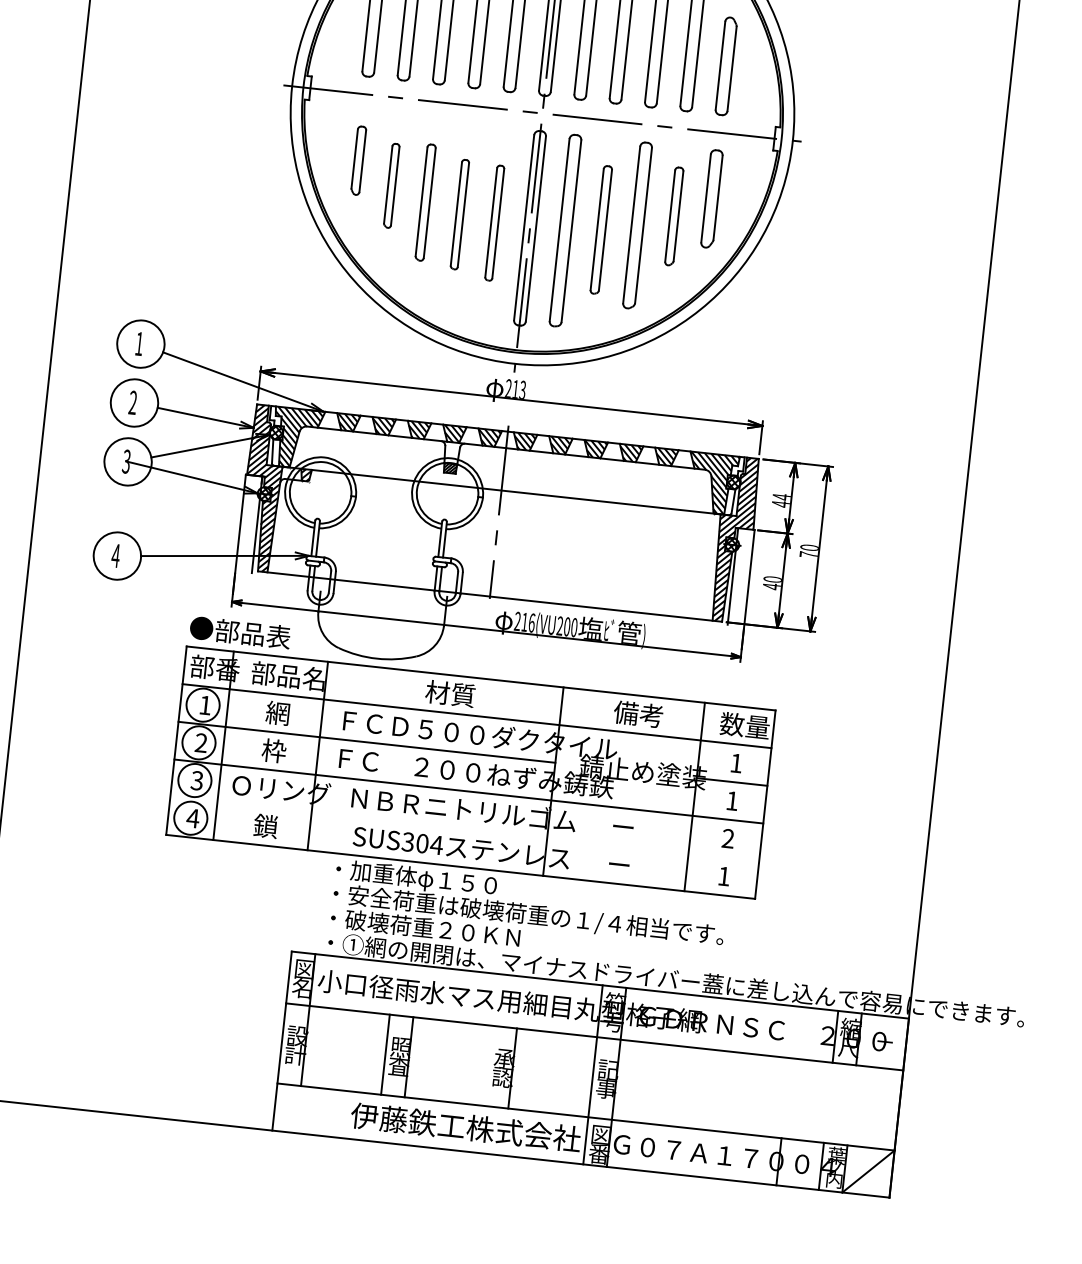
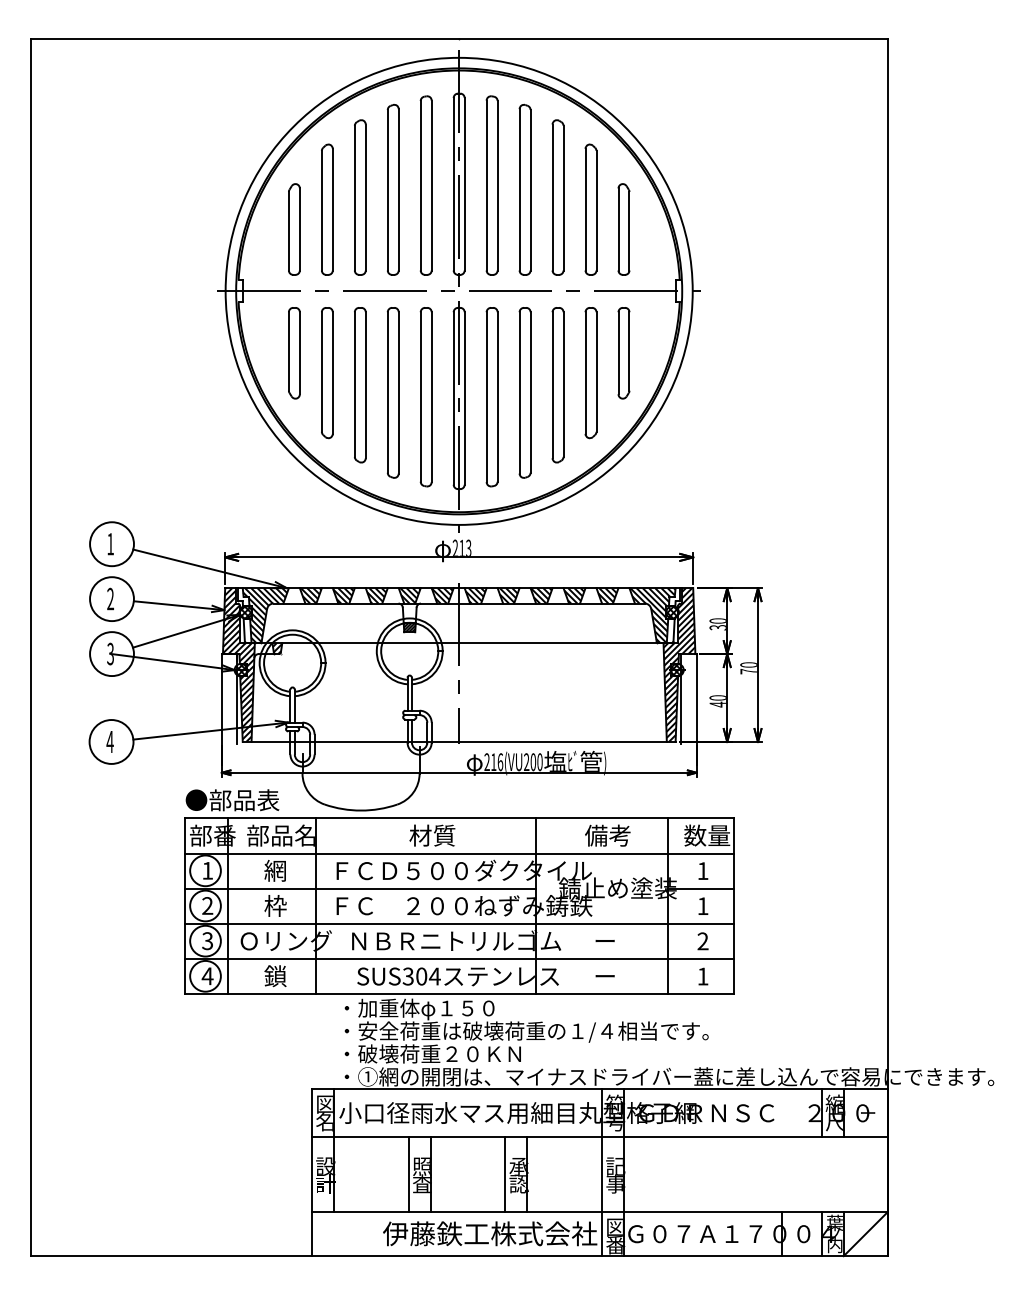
part: (358, 160) -> (294, 353), size x1.43
part: (391, 186) -> (327, 373), size x1.67
part: (425, 202) -> (360, 385), size x1.43
part: (459, 214) -> (392, 392), size x1.67
part: (673, 216) -> (590, 373), size x1.43
part: (494, 223) -> (425, 397), size x1.67
part: (600, 229) -> (524, 392), size x1.43
text: (780, 500) -> (717, 624), 44 -> 30
line: (463, 829) -> (458, 959), added
line: (489, 1065) -> (505, 1174), added

